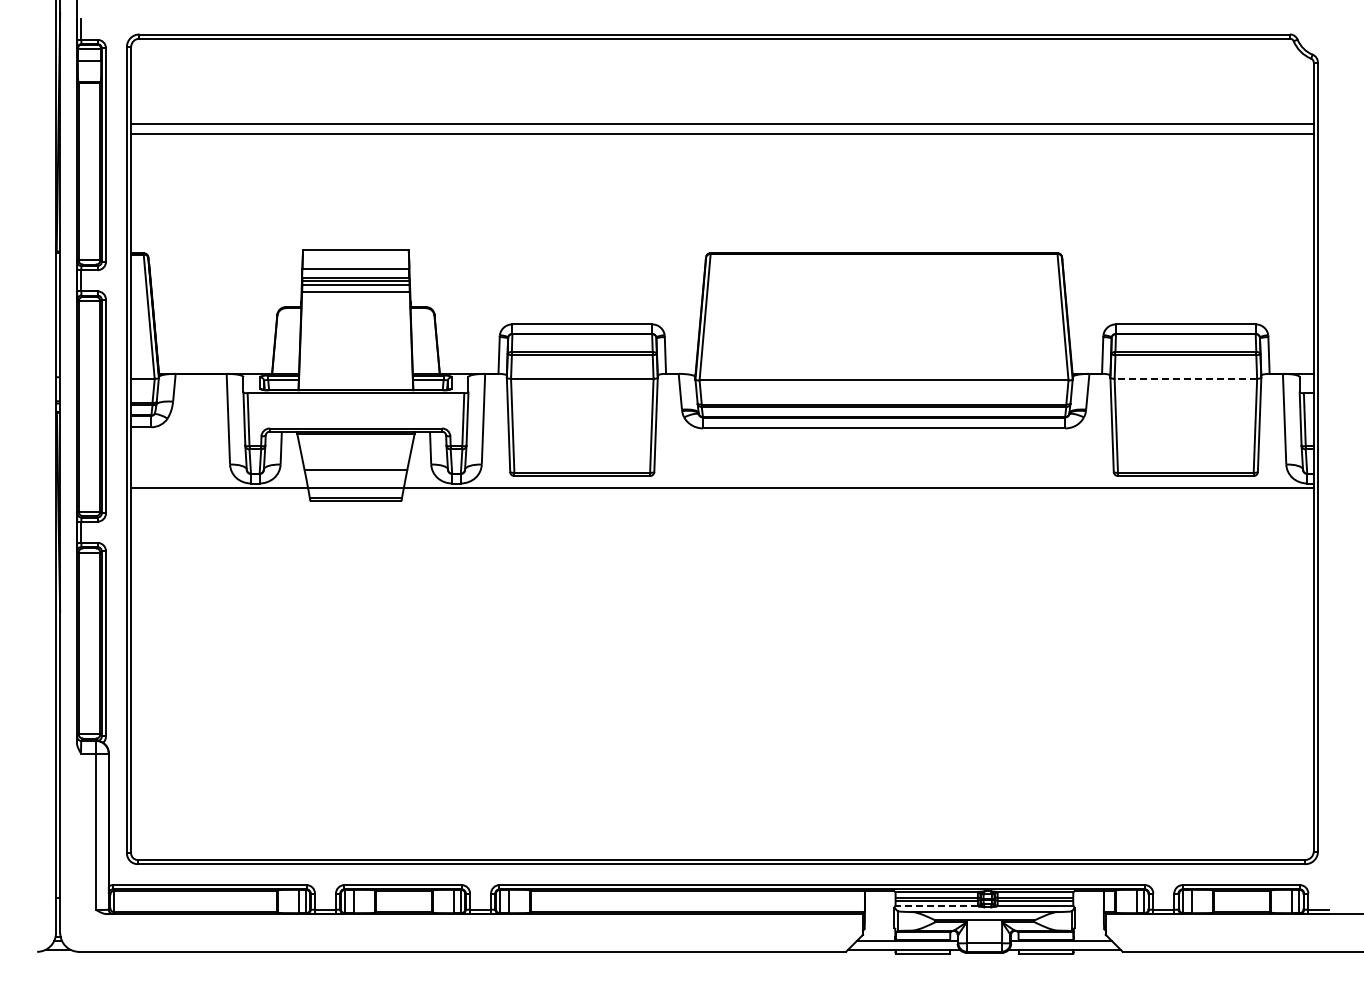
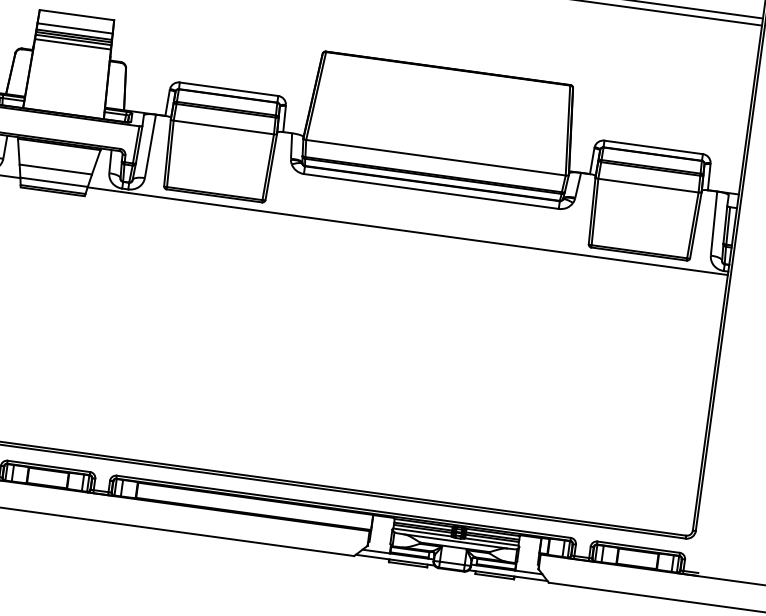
line: (1185, 378) -> (648, 185), dashed -> solid
line: (936, 905) -> (422, 532), dashed -> solid

